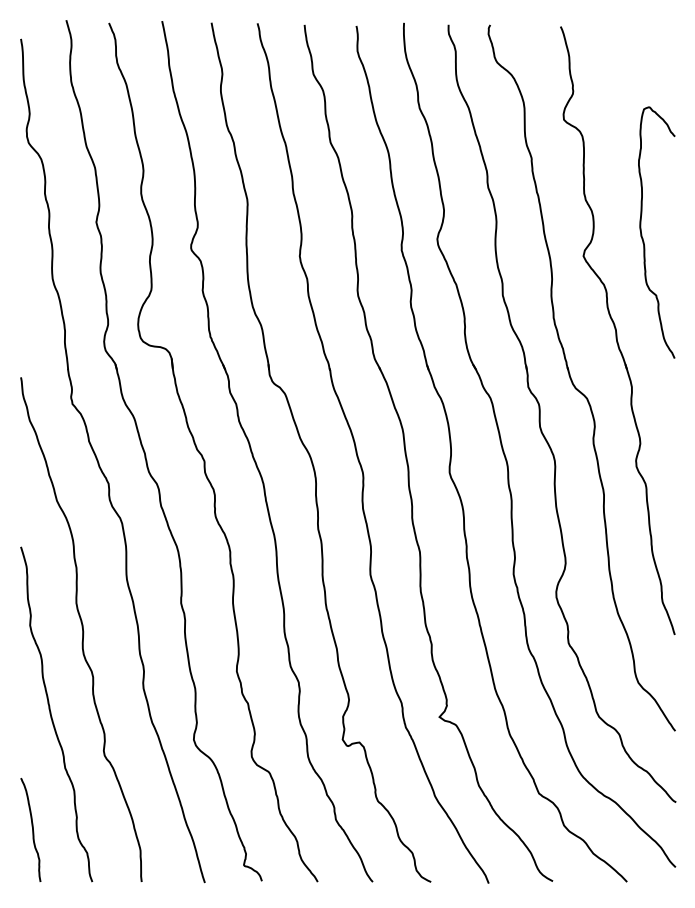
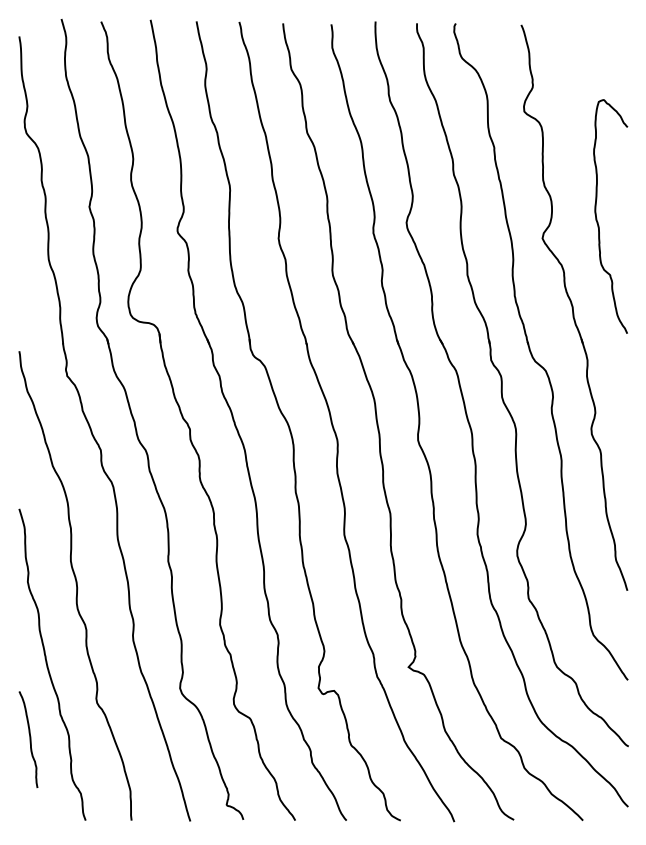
curve: (32, 829) -> (30, 739), moved

